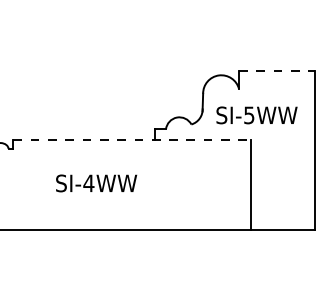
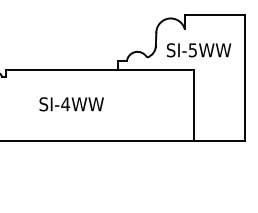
line: (277, 71) -> (215, 15), dashed -> solid
line: (132, 140) -> (100, 70), dashed -> solid

